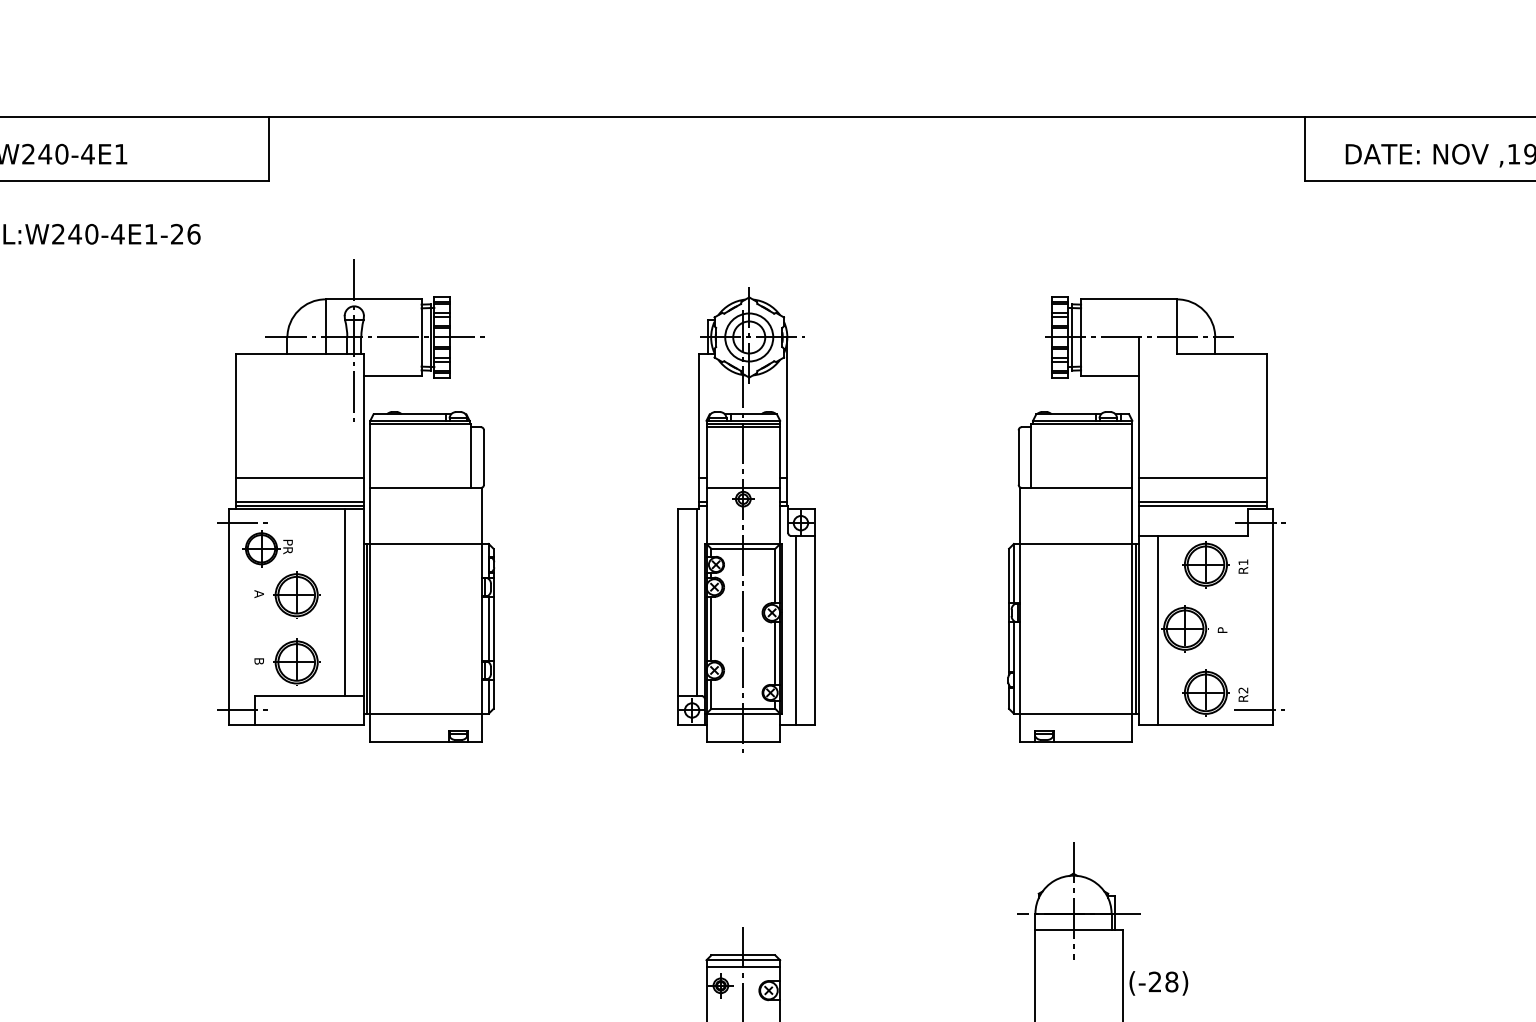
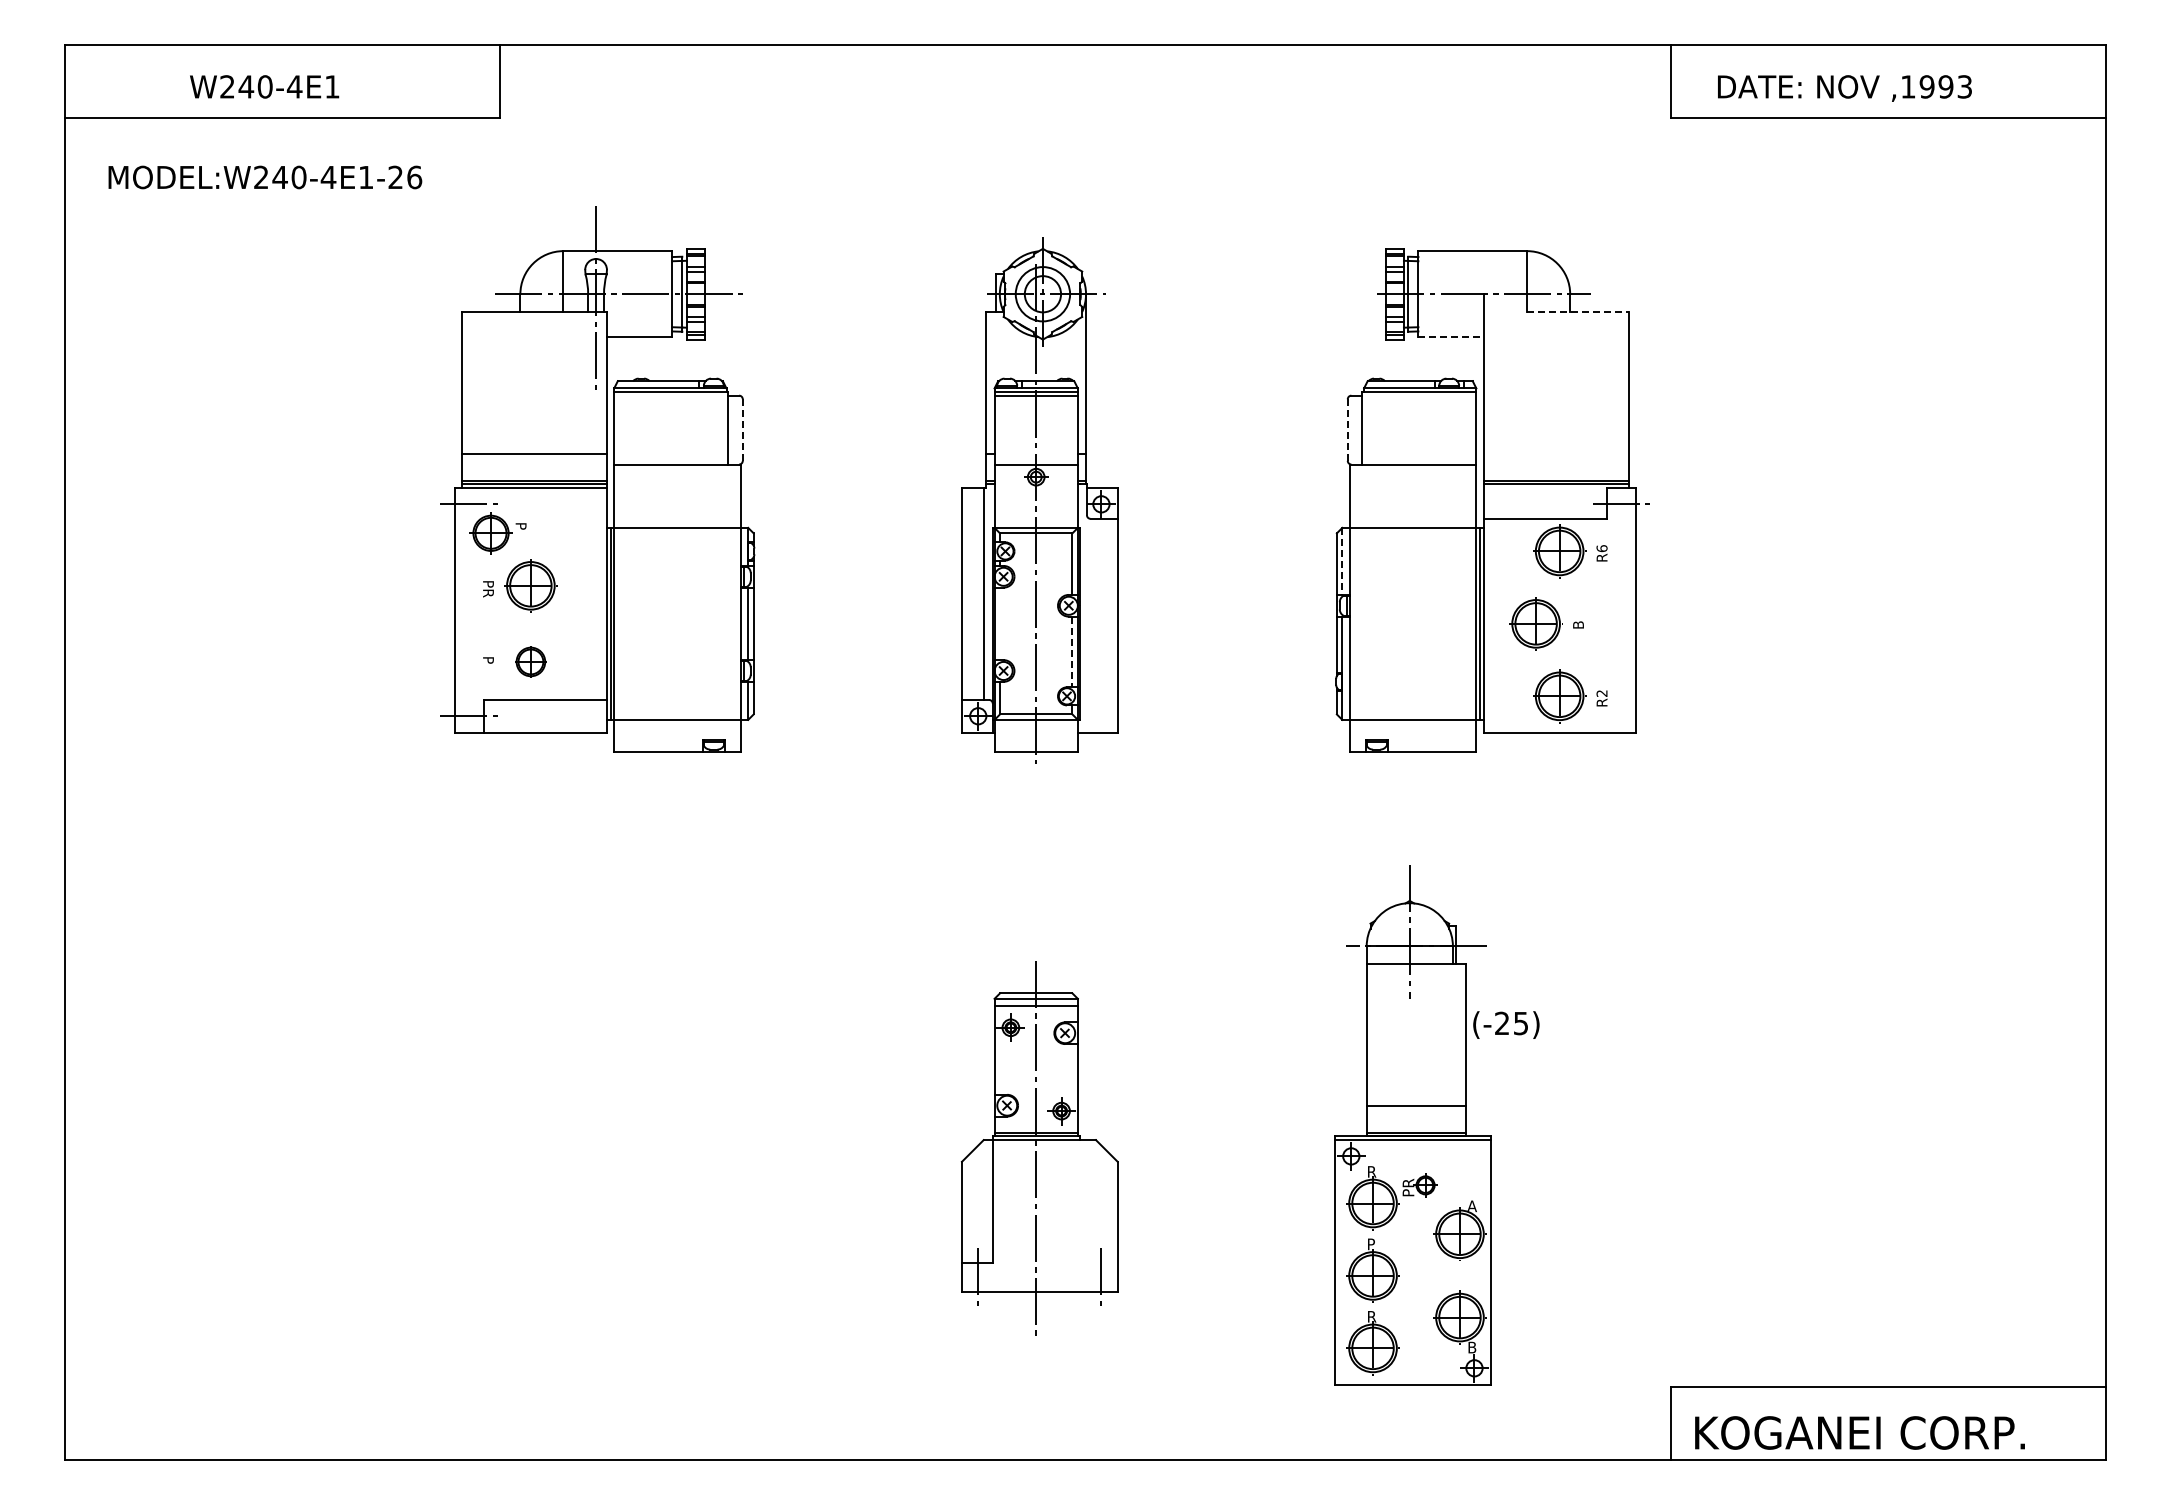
line: (1221, 353) -> (1577, 312), solid -> dashed
line: (1110, 375) -> (1451, 337), solid -> dashed
line: (483, 457) -> (742, 430), solid -> dashed
line: (1018, 457) -> (1347, 430), solid -> dashed
line: (1202, 478) -> (1555, 453), removed
text: (287, 550) -> (520, 535), PR -> P
text: (1242, 562) -> (1601, 548), R1 -> R6
line: (1014, 573) -> (1342, 561), solid -> dashed
text: (259, 597) -> (488, 588), A -> PR
line: (344, 601) -> (585, 593), removed
line: (711, 628) -> (1000, 623), removed
text: (1222, 629) -> (1578, 624), P -> B
line: (796, 630) -> (1096, 625), removed
line: (1158, 630) -> (1505, 625), removed
line: (775, 654) -> (1072, 652), solid -> dashed
text: (259, 662) -> (488, 661), B -> P
part: (296, 662) -> (530, 661), size x0.6
line: (1259, 710) -> (1620, 716), removed
text: (1171, 982) -> (1520, 1023), (-28) -> (-25)

